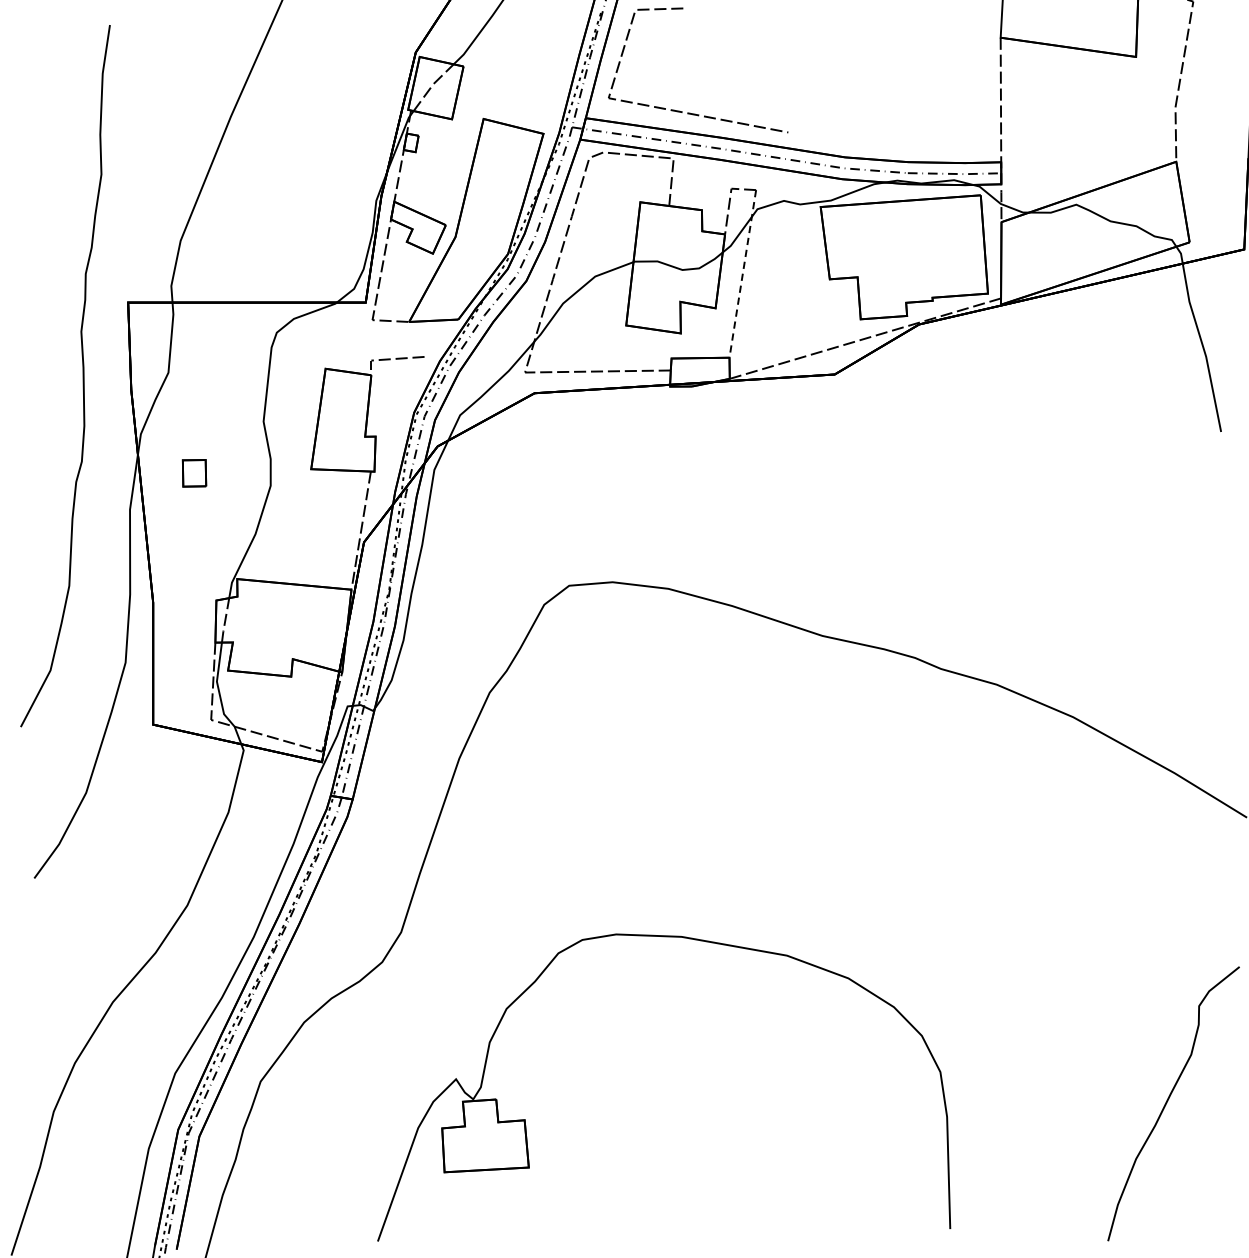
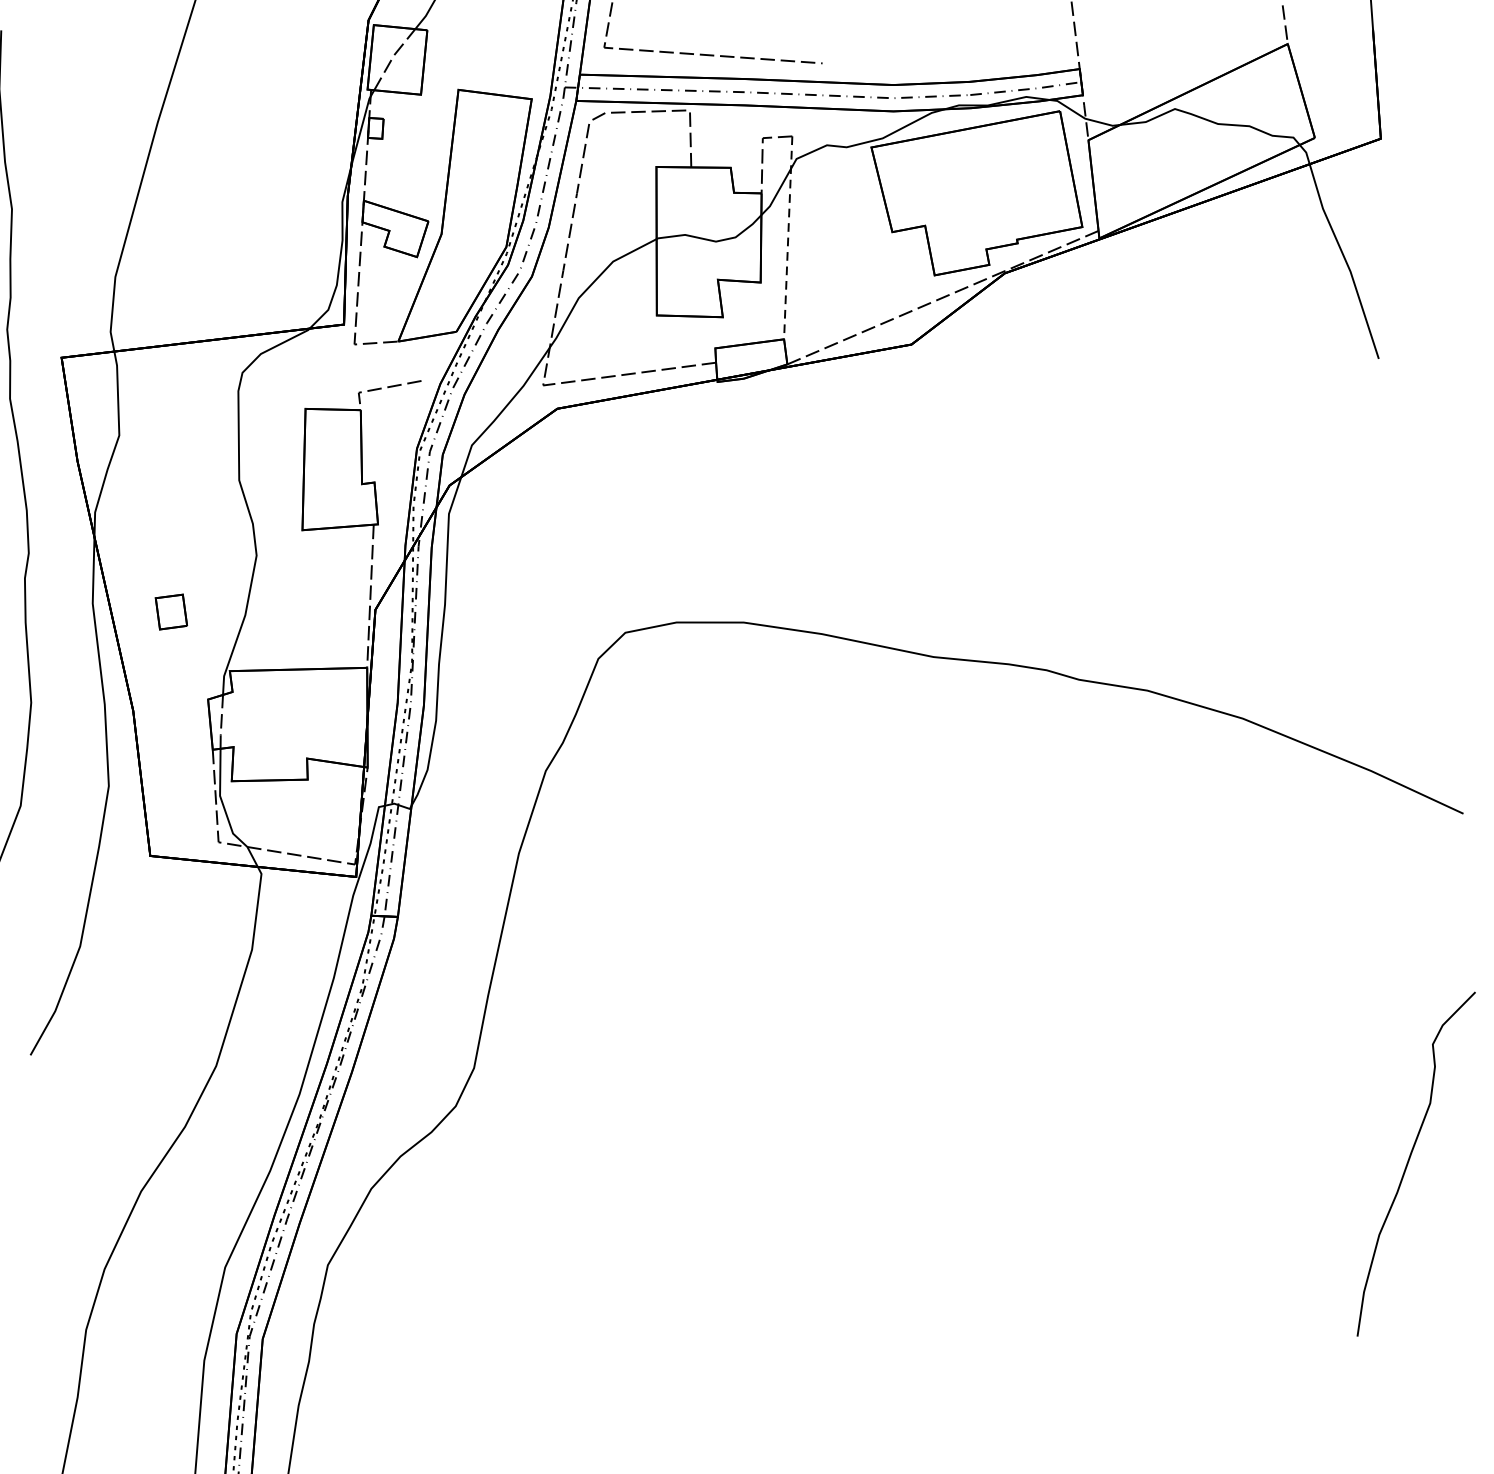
part: (194, 473) -> (171, 612), moved
part: (525, 1119) -> (647, 1273), removed

